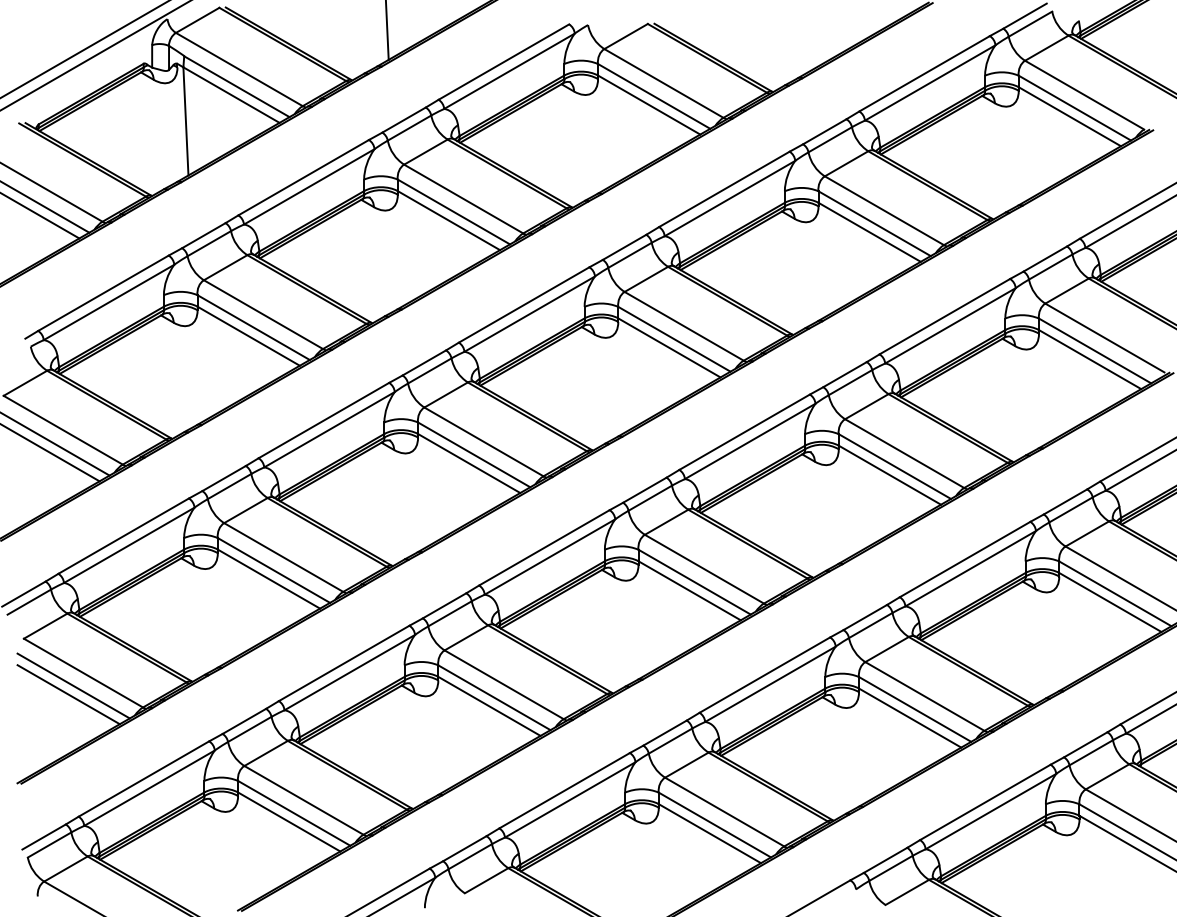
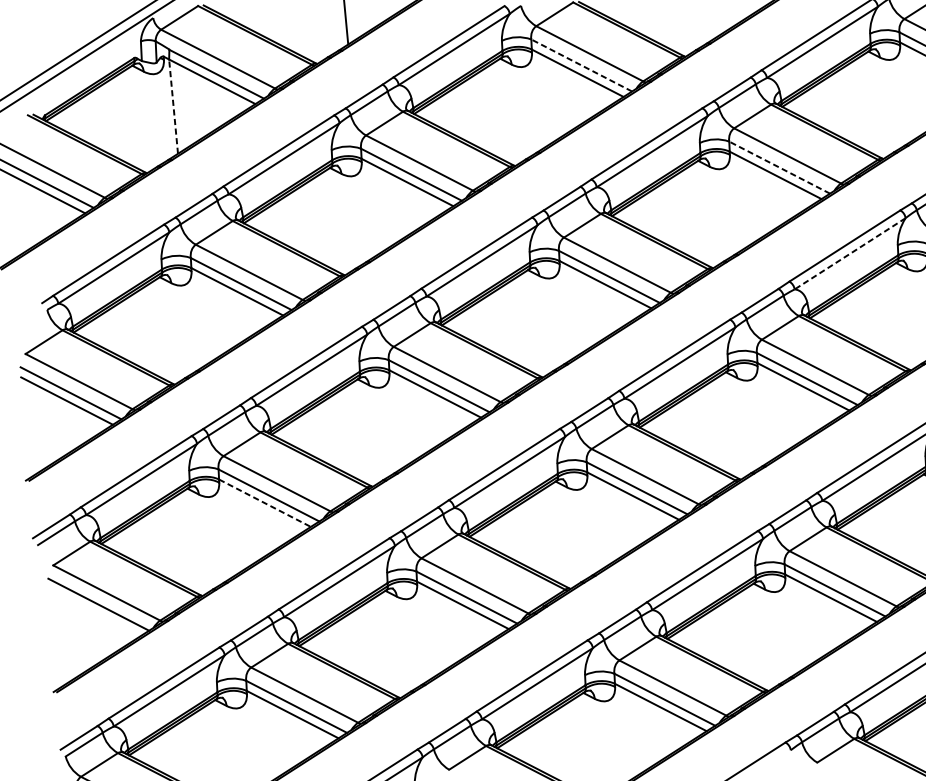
line: (654, 96) -> (582, 65), solid -> dashed
line: (185, 120) -> (173, 105), solid -> dashed
line: (874, 223) -> (779, 167), solid -> dashed
line: (950, 326) -> (850, 254), solid -> dashed
line: (269, 579) -> (265, 503), solid -> dashed
line: (68, 694) -> (94, 612), removed

